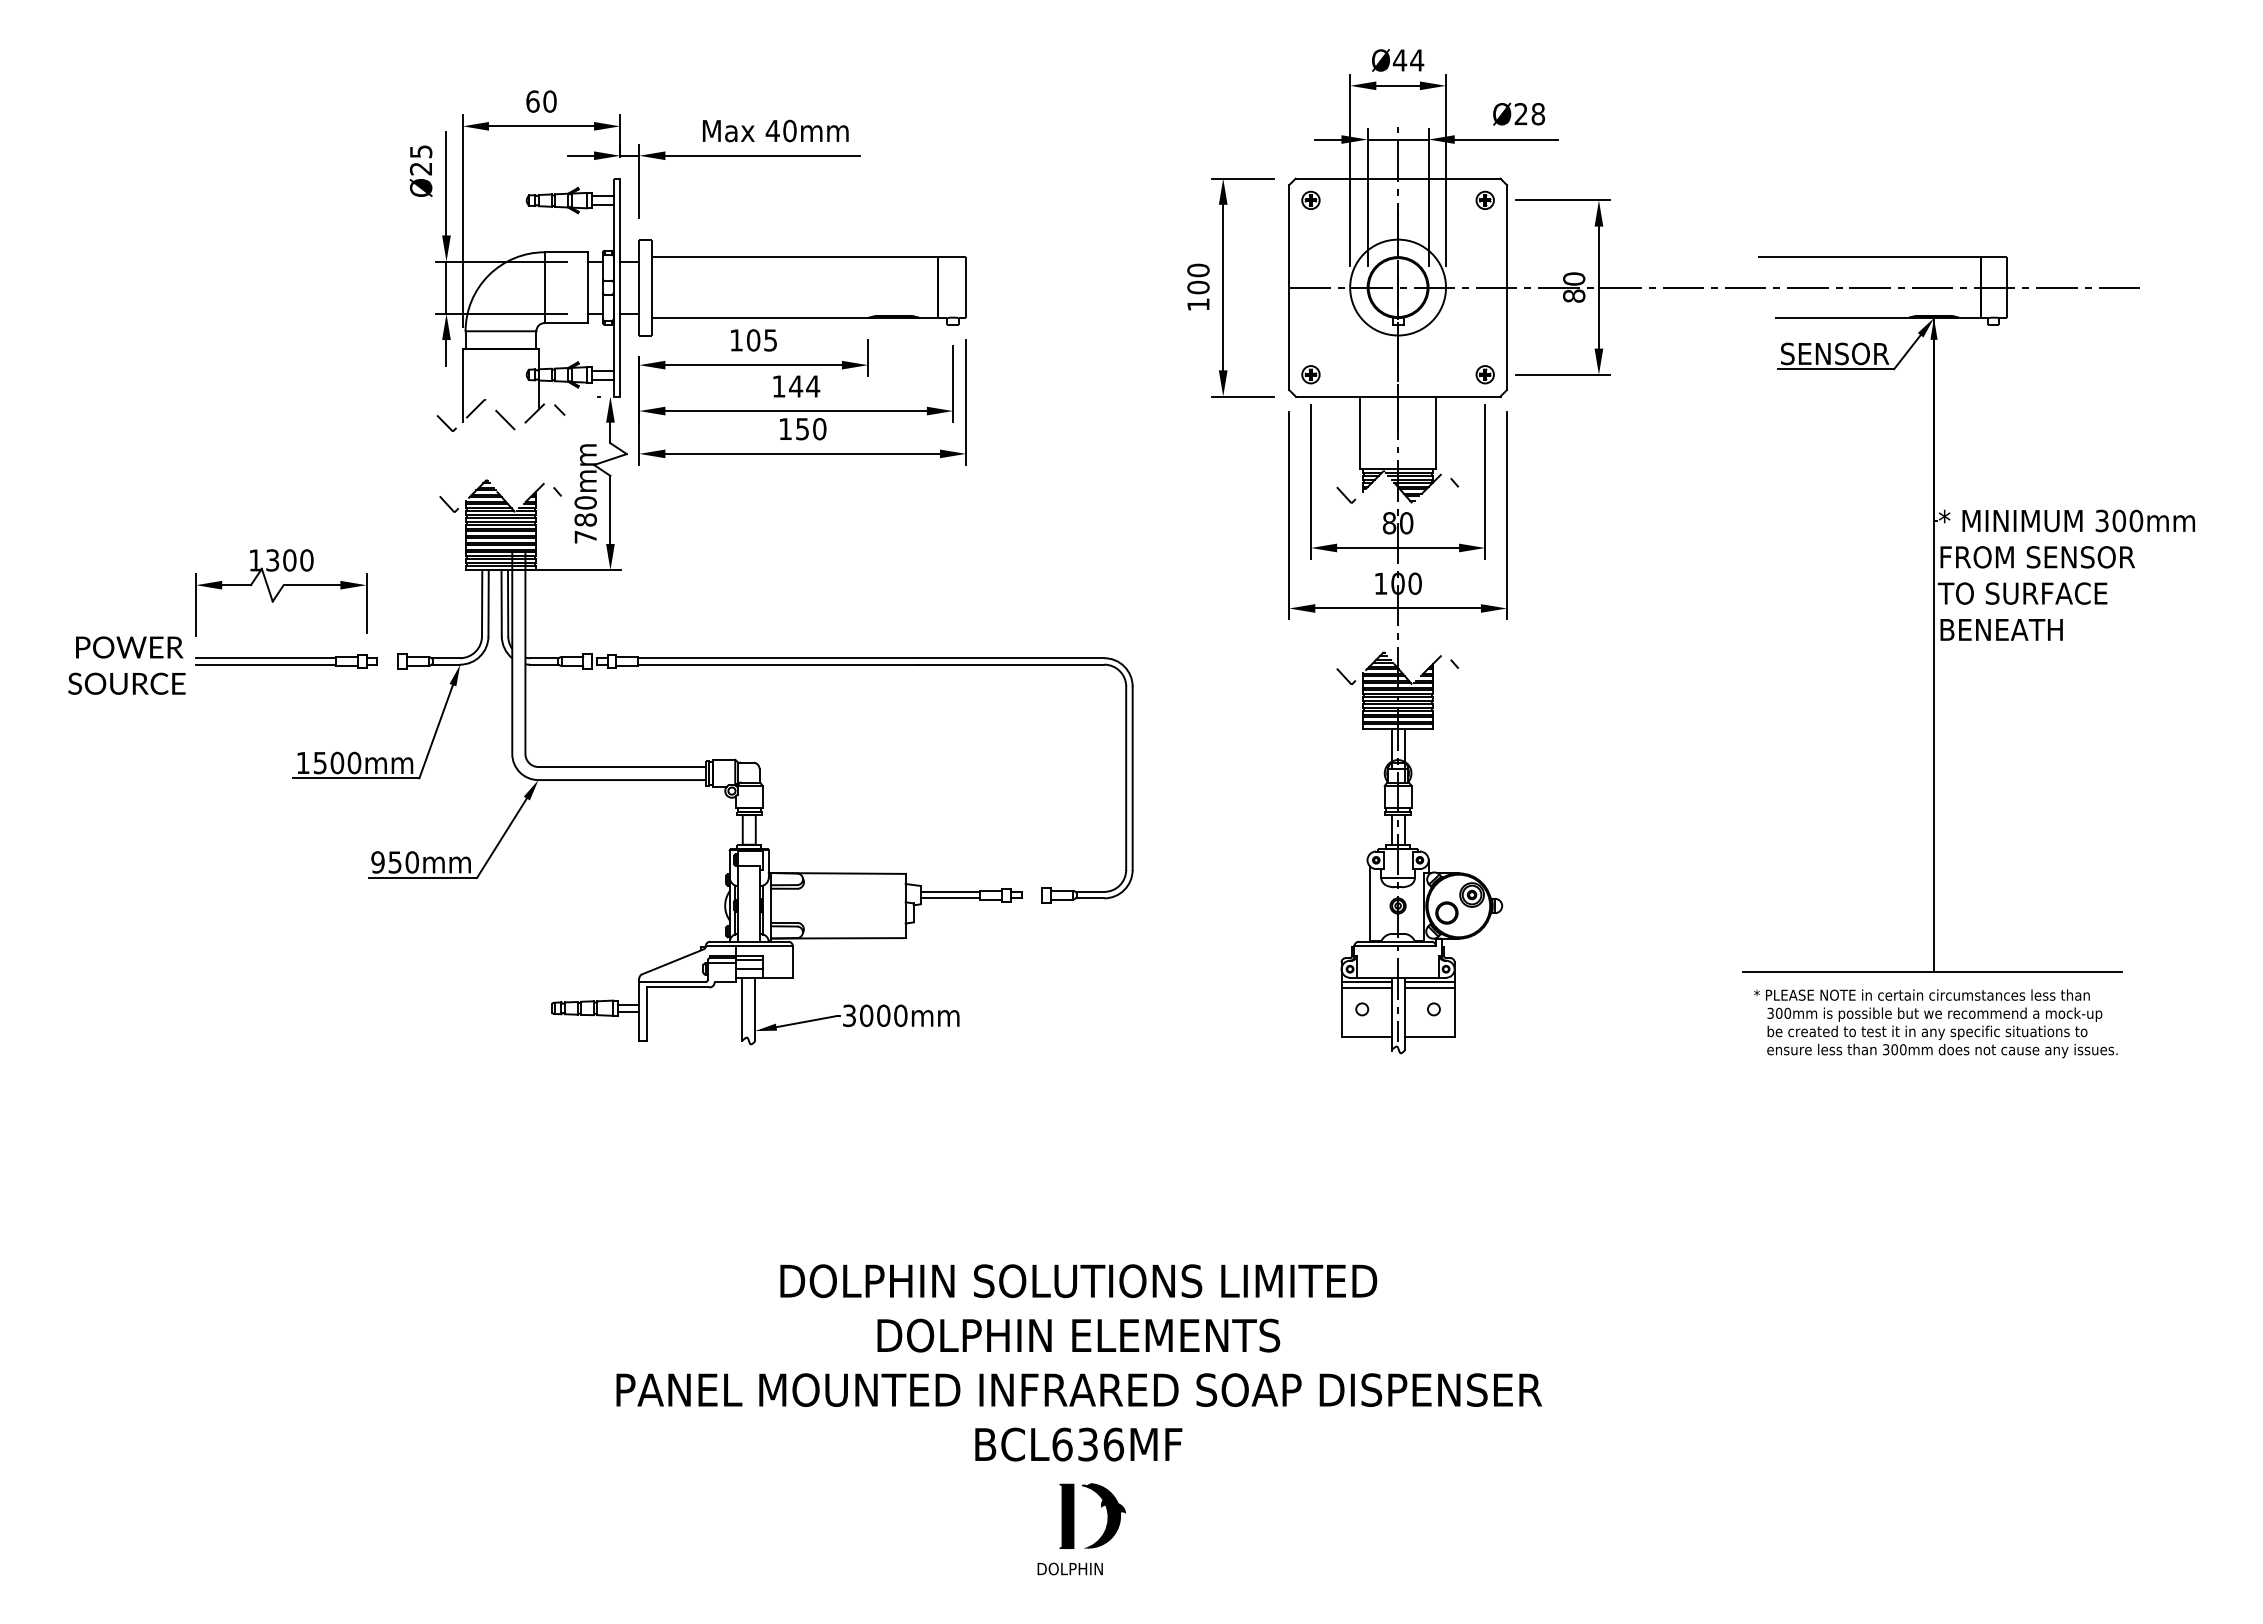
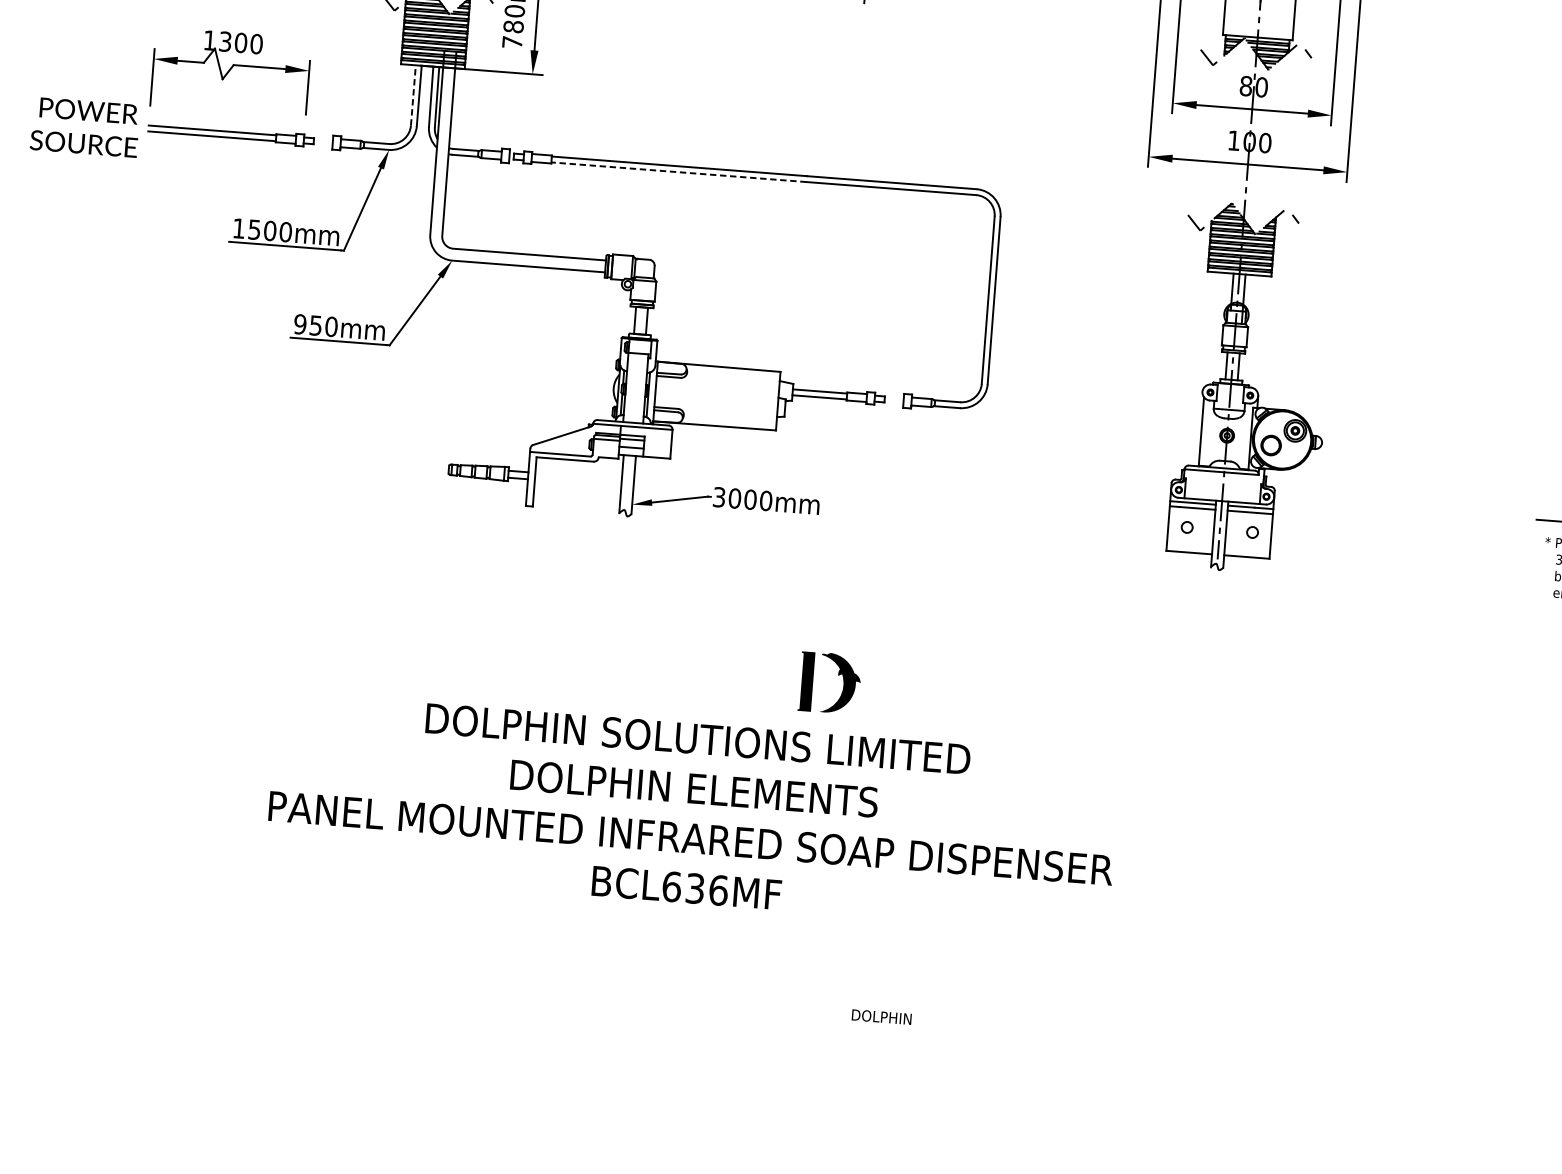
line: (482, 602) -> (413, 94), solid -> dashed
line: (778, 664) -> (679, 172), solid -> dashed
text: (1078, 1362) -> (692, 813), moved
part: (1101, 1507) -> (838, 675), moved

